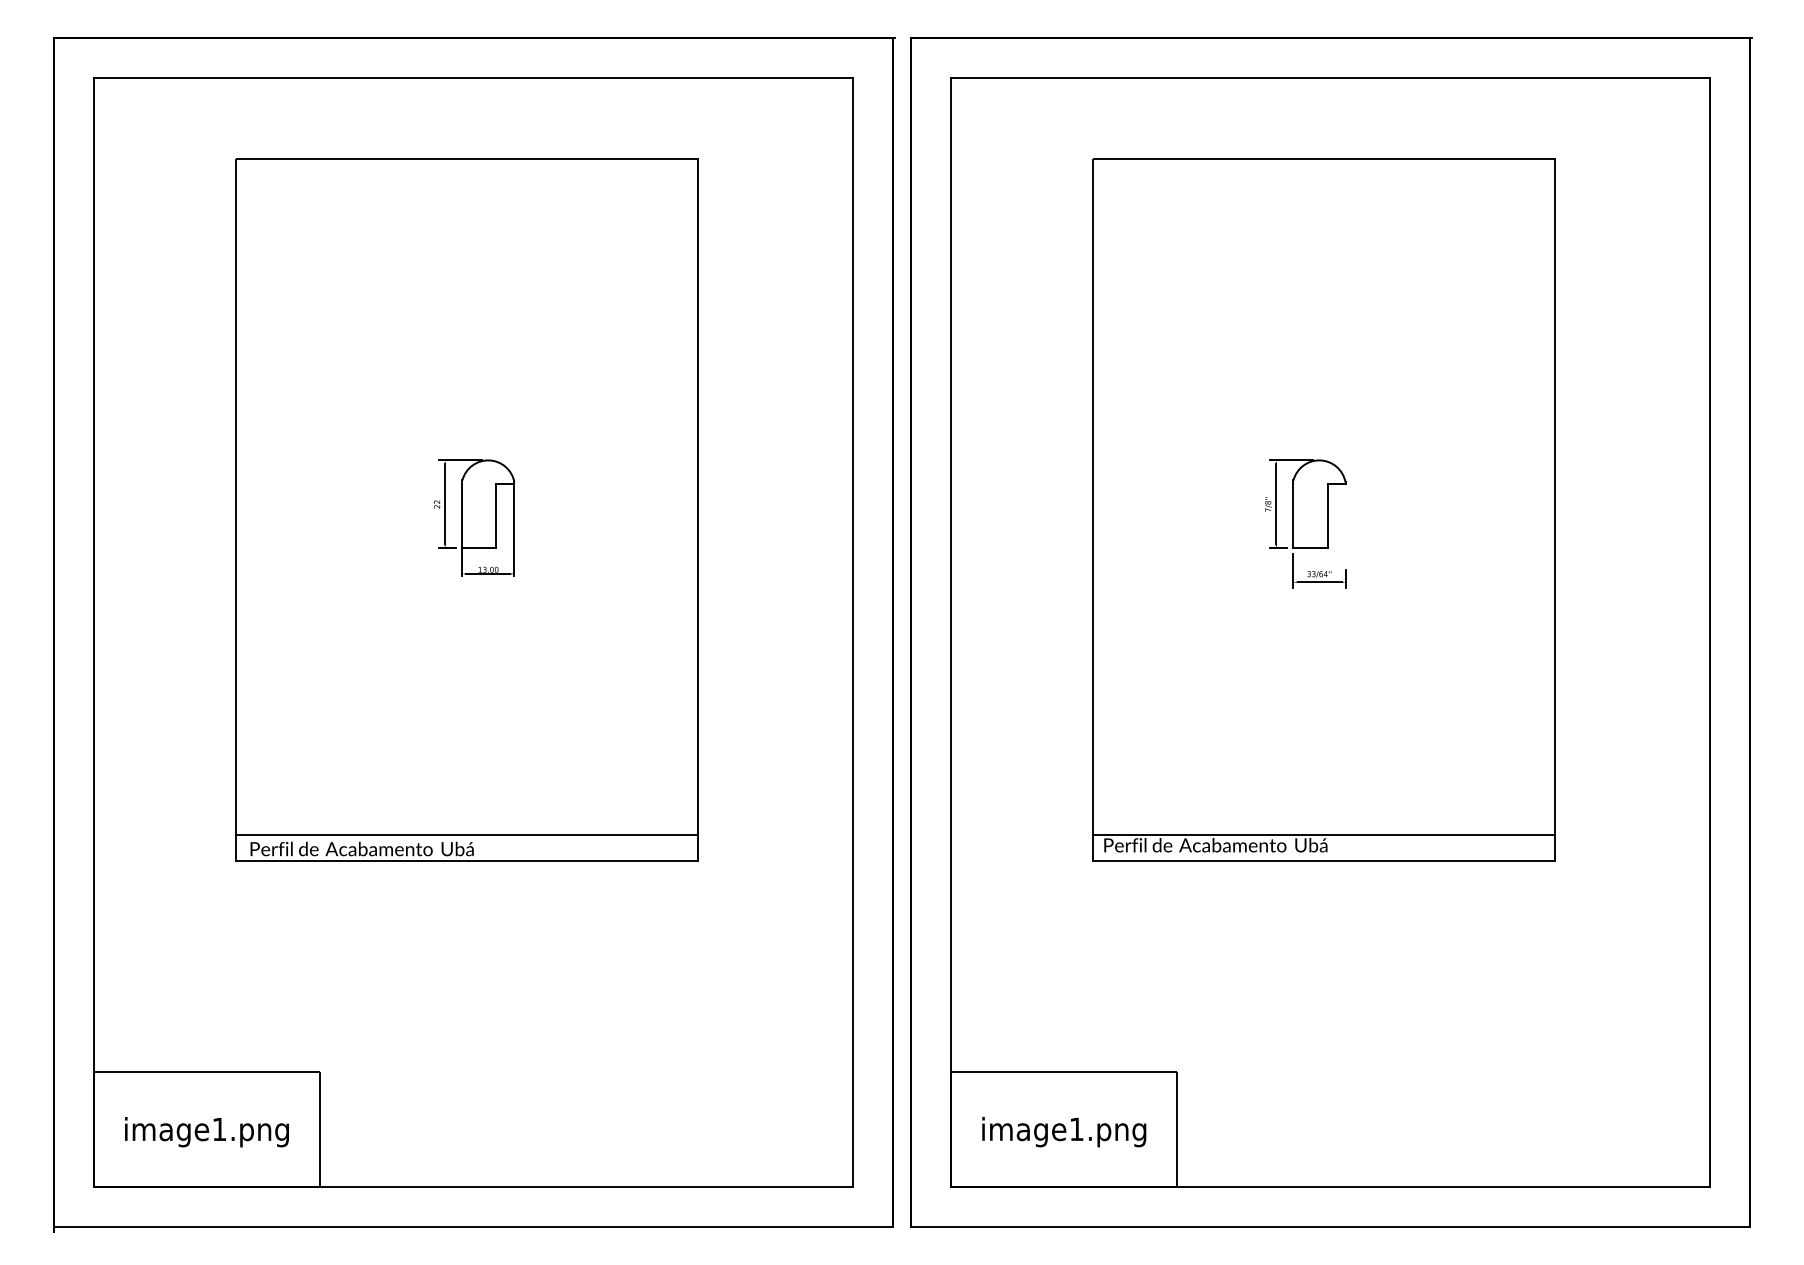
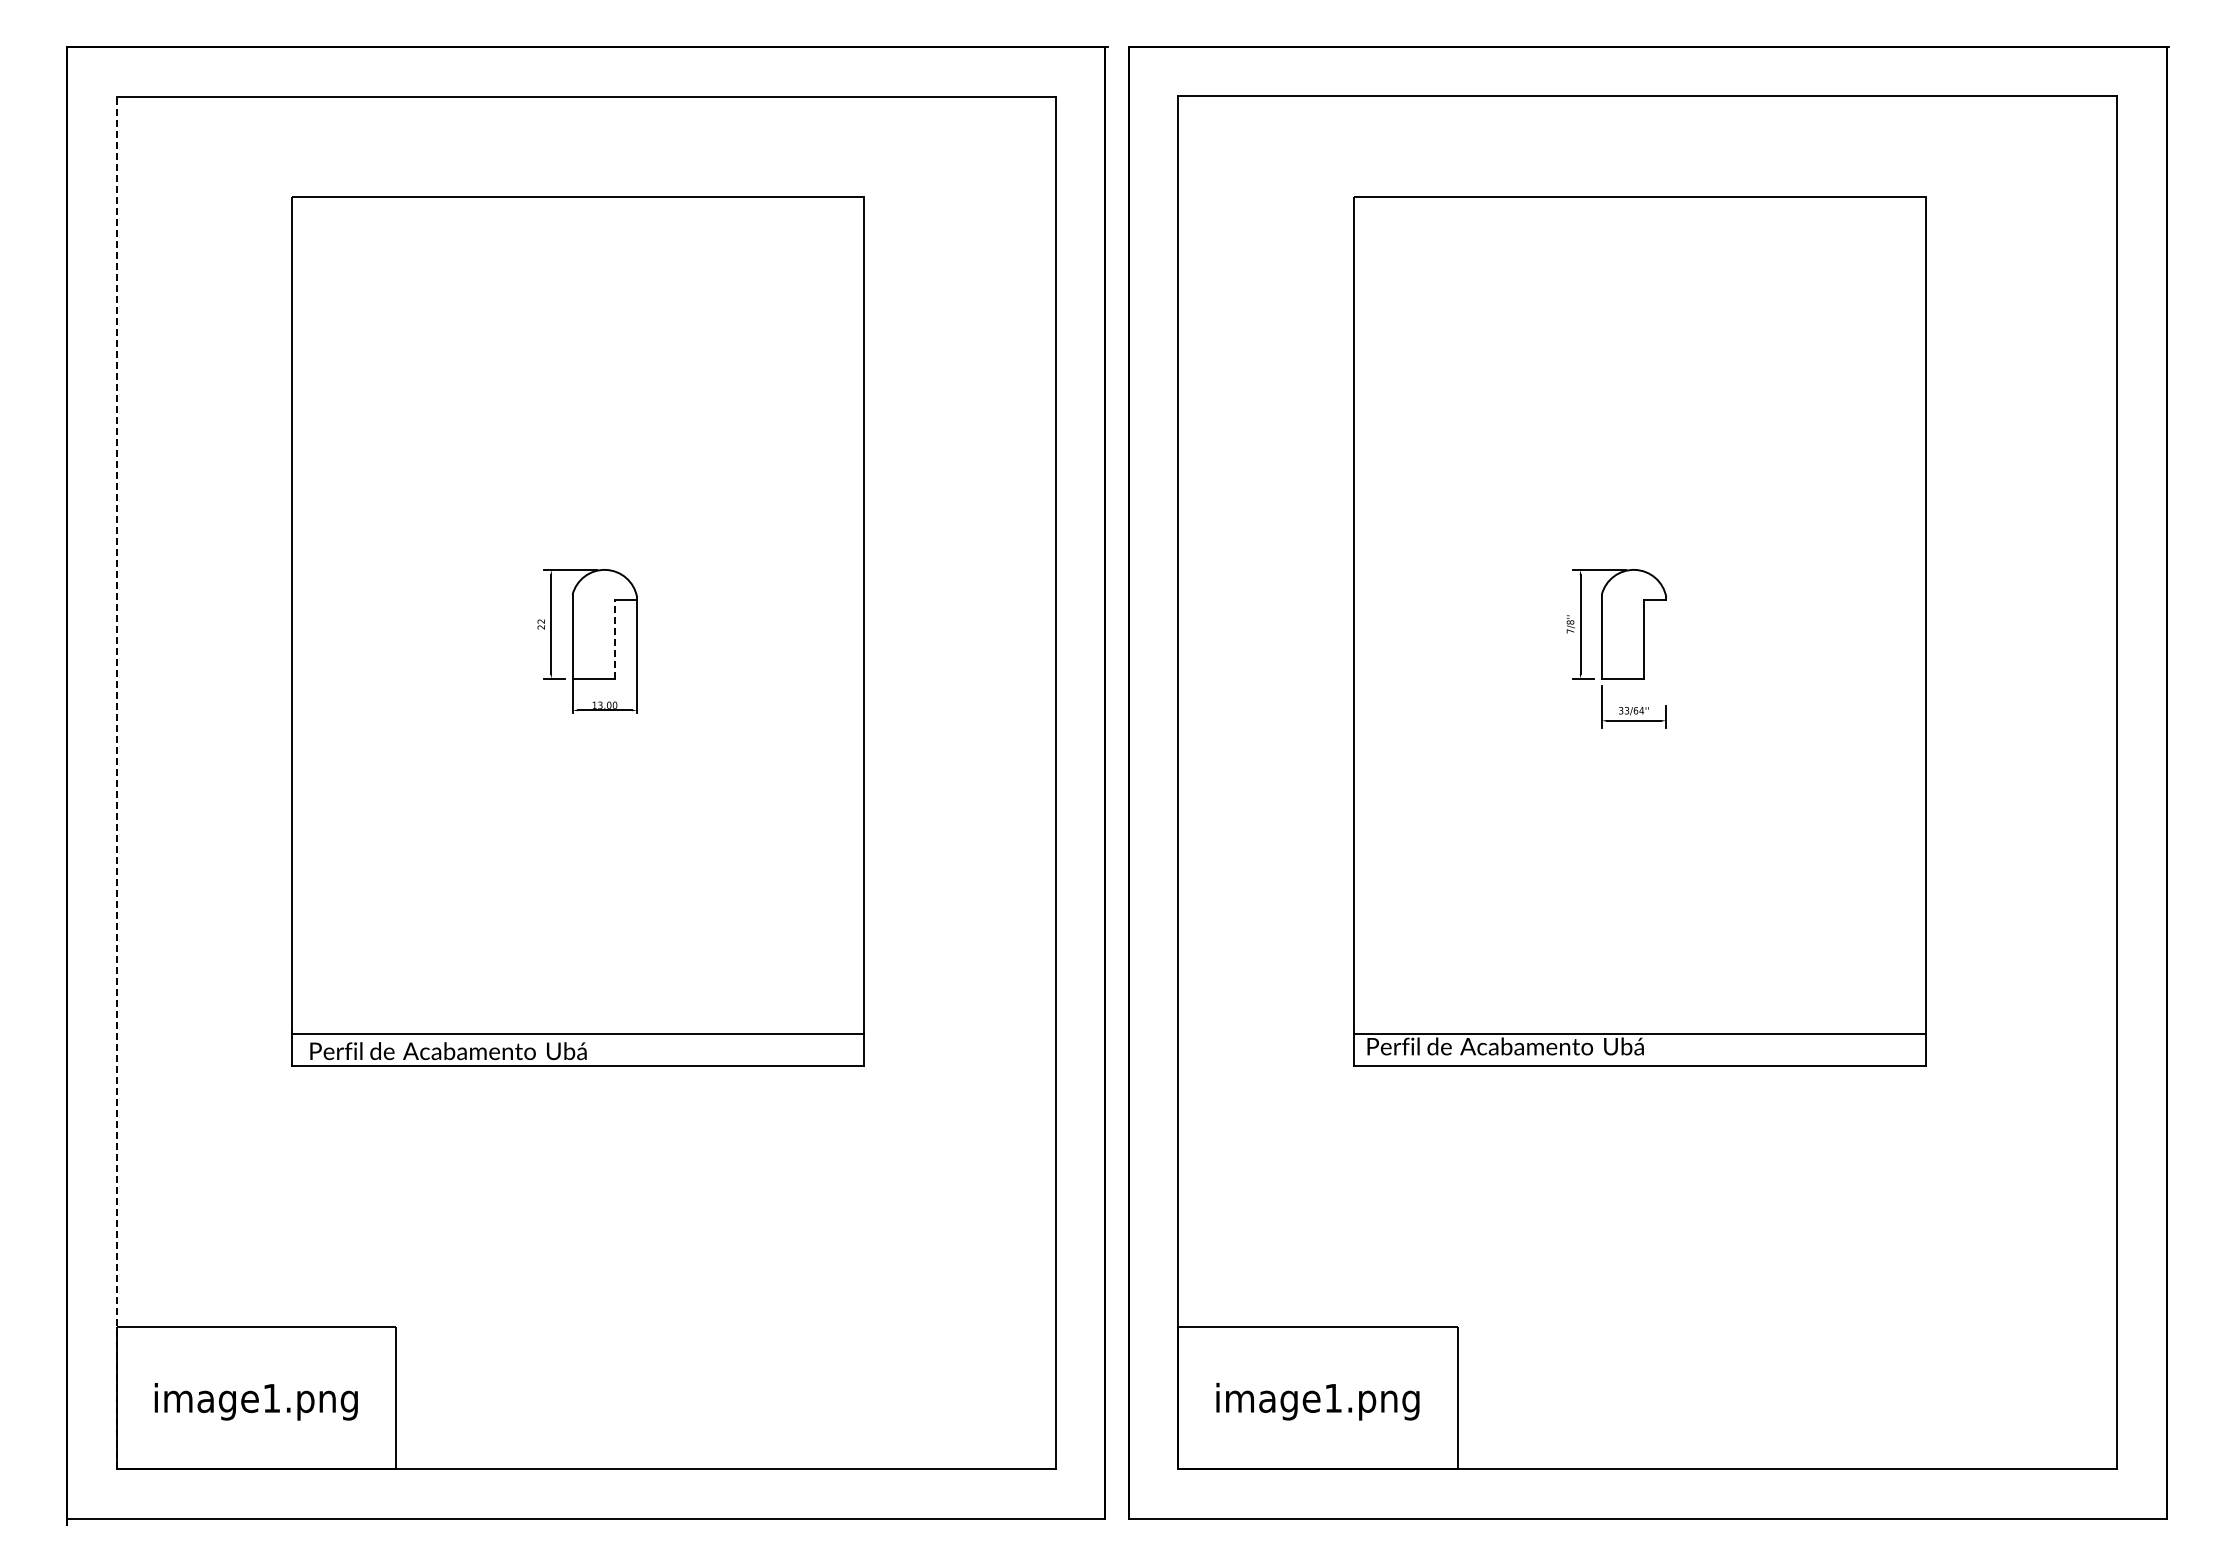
line: (496, 516) -> (614, 639), solid -> dashed
line: (94, 632) -> (116, 782), solid -> dashed

